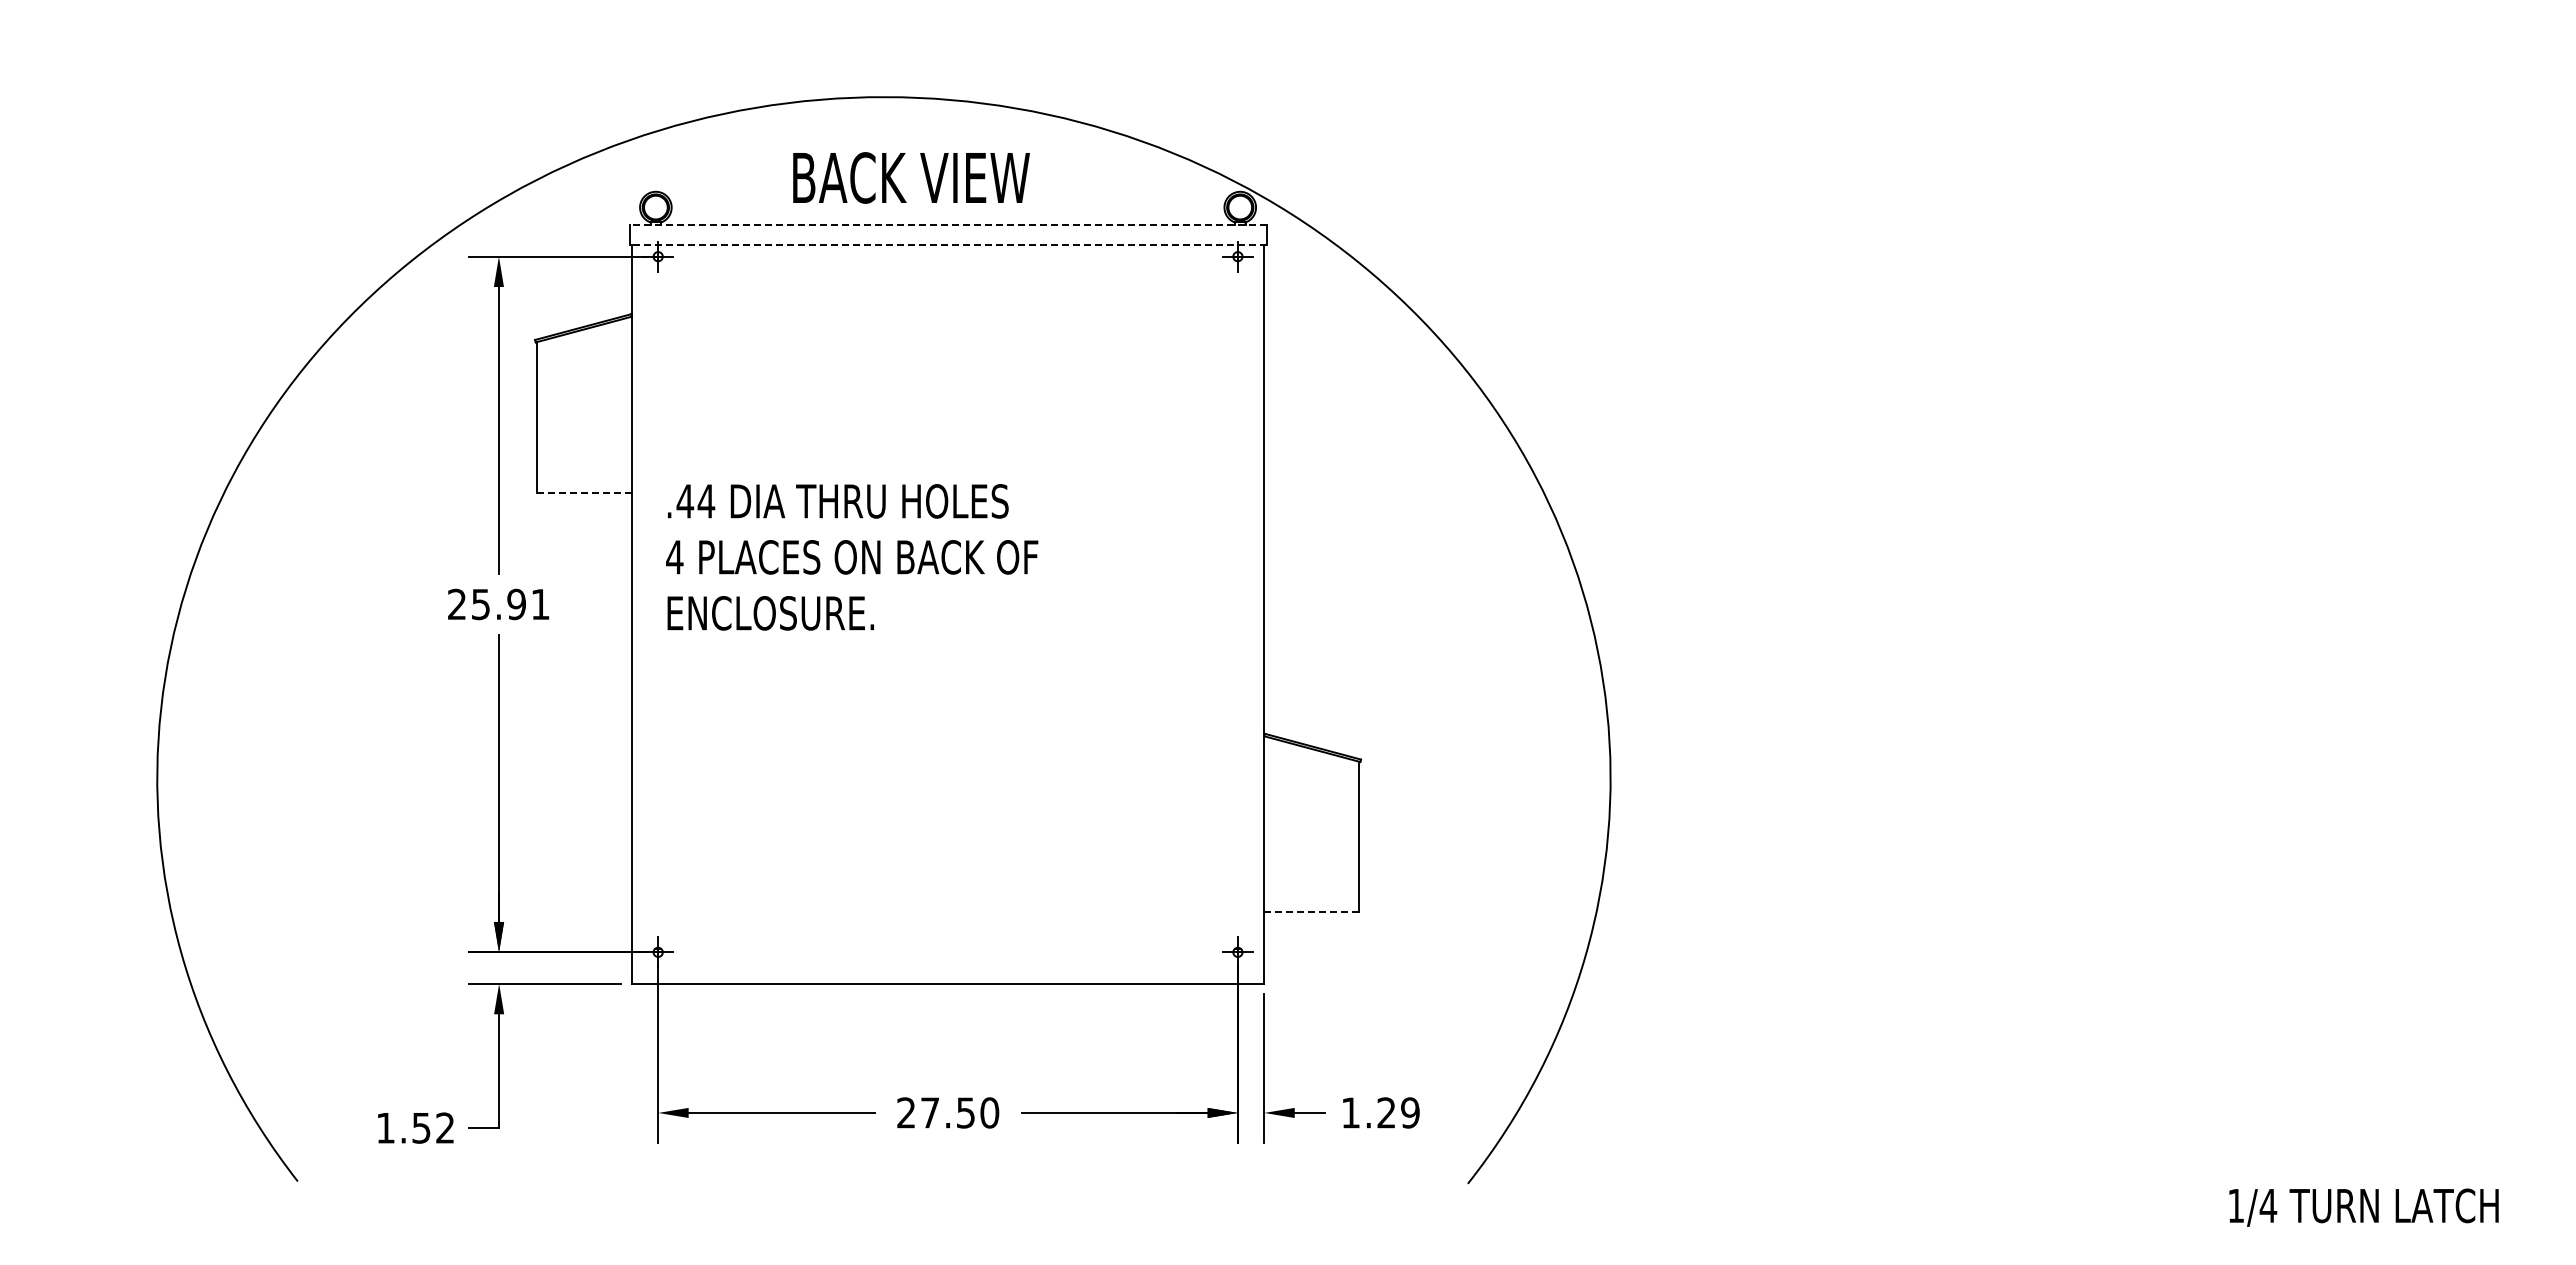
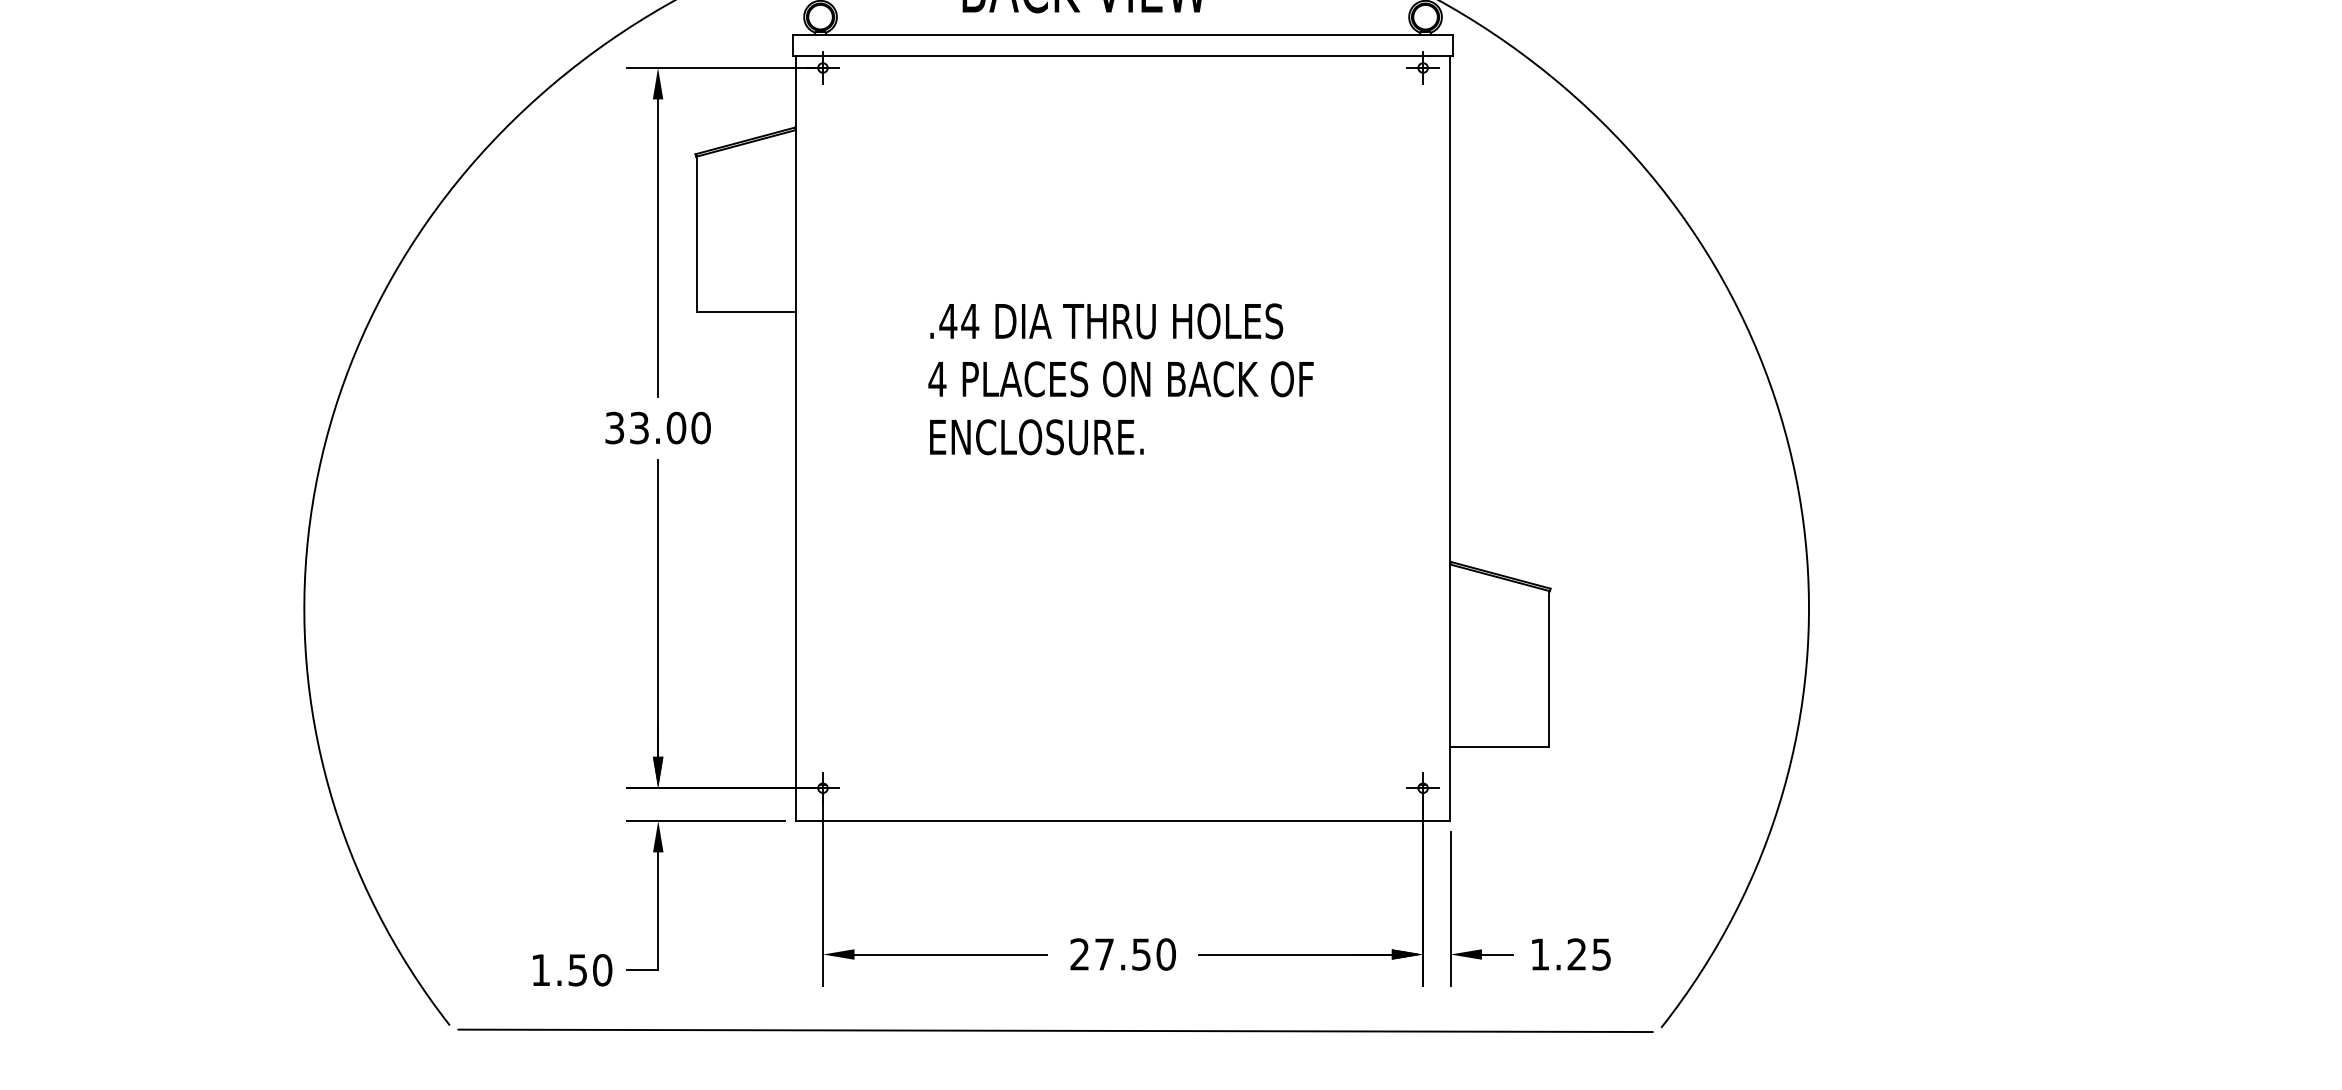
line: (947, 225) -> (1122, 35), dashed -> solid
line: (947, 244) -> (1122, 55), dashed -> solid
line: (583, 492) -> (745, 312), dashed -> solid
text: (852, 557) -> (1121, 379), moved
text: (498, 604) -> (657, 428), 25.91 -> 33.00
line: (1311, 912) -> (1499, 746), dashed -> solid
text: (1410, 1112) -> (1601, 954), 1.29 -> 1.25
text: (445, 1127) -> (602, 969), 1.52 -> 1.50
line: (882, 1186) -> (1055, 1030), added

